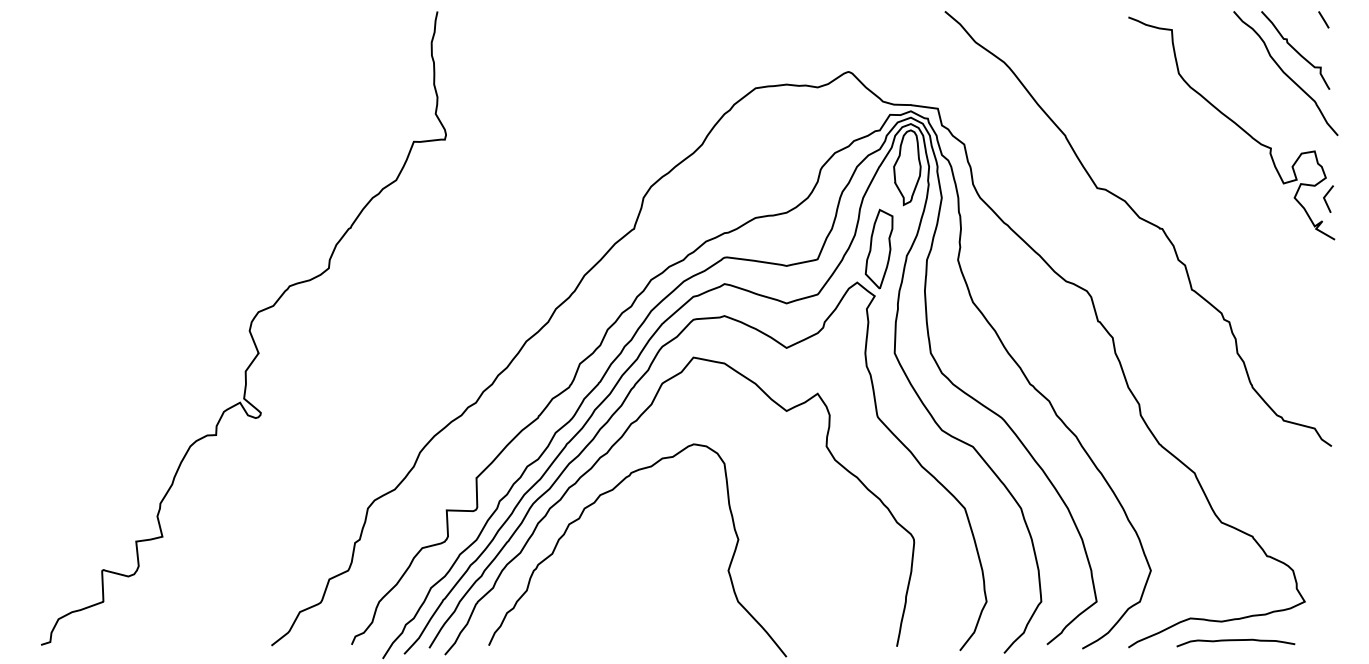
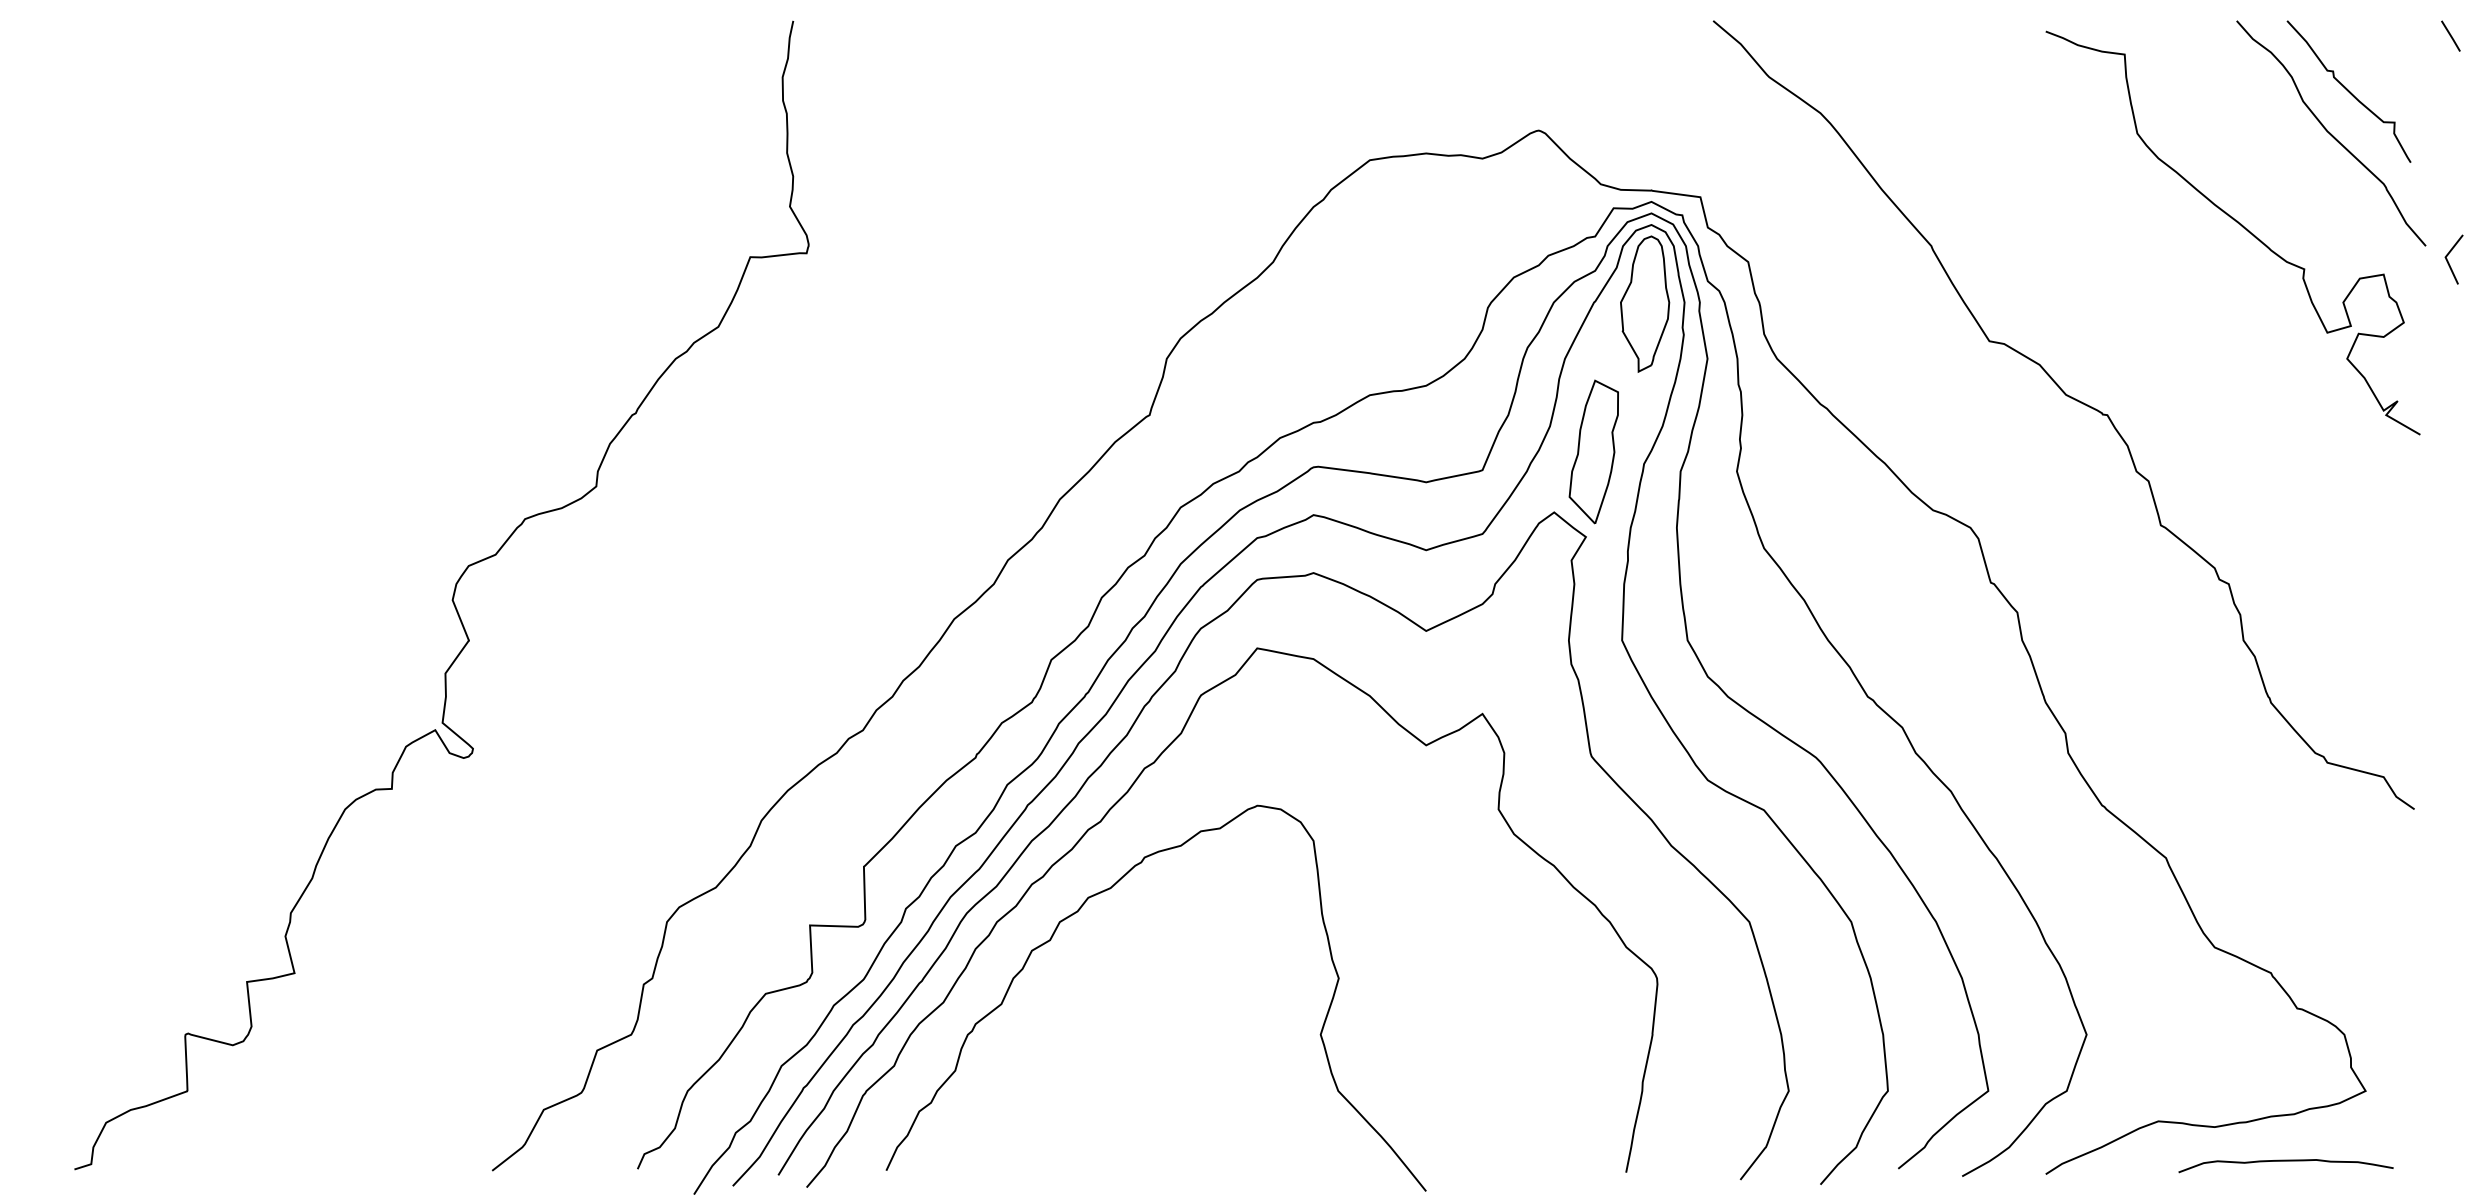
line: (1323, 19) -> (2450, 35), moved
line: (1326, 196) -> (2450, 254), moved
curve: (1234, 641) -> (2283, 1163), moved

